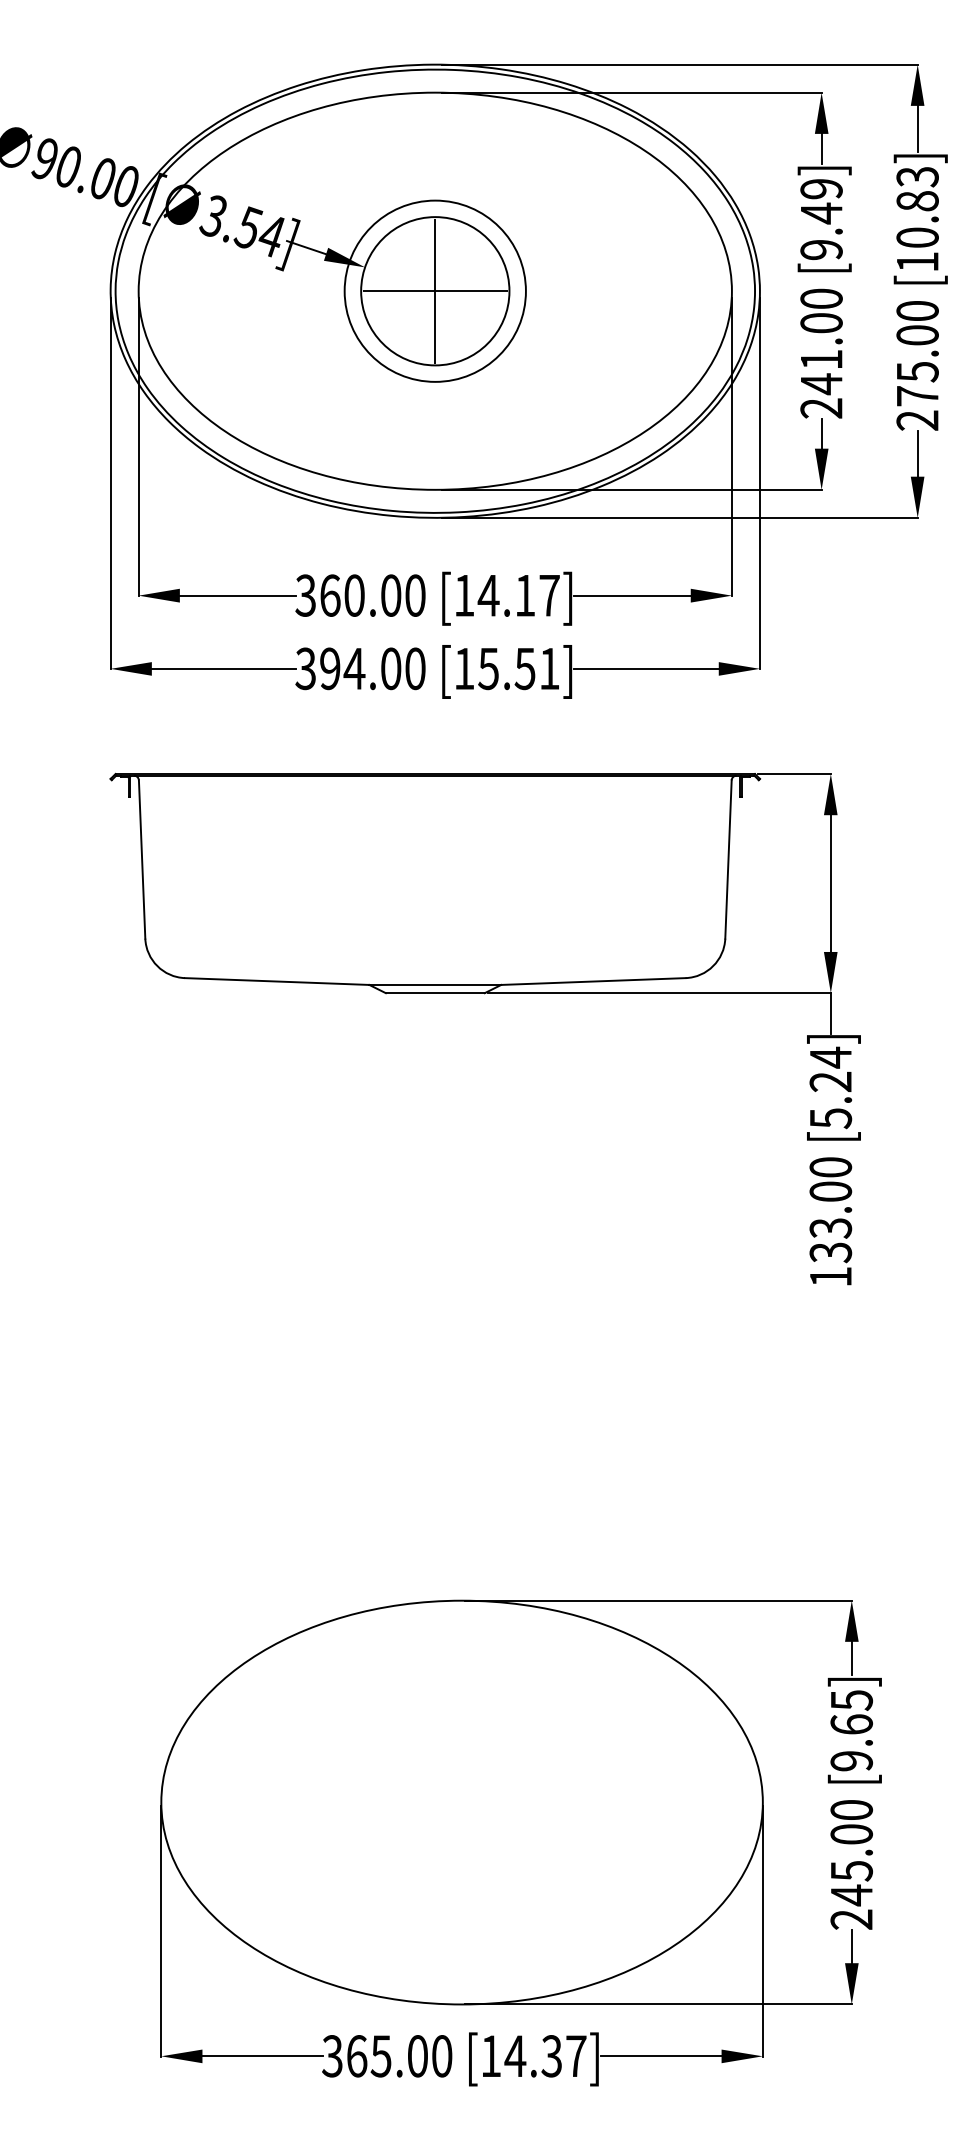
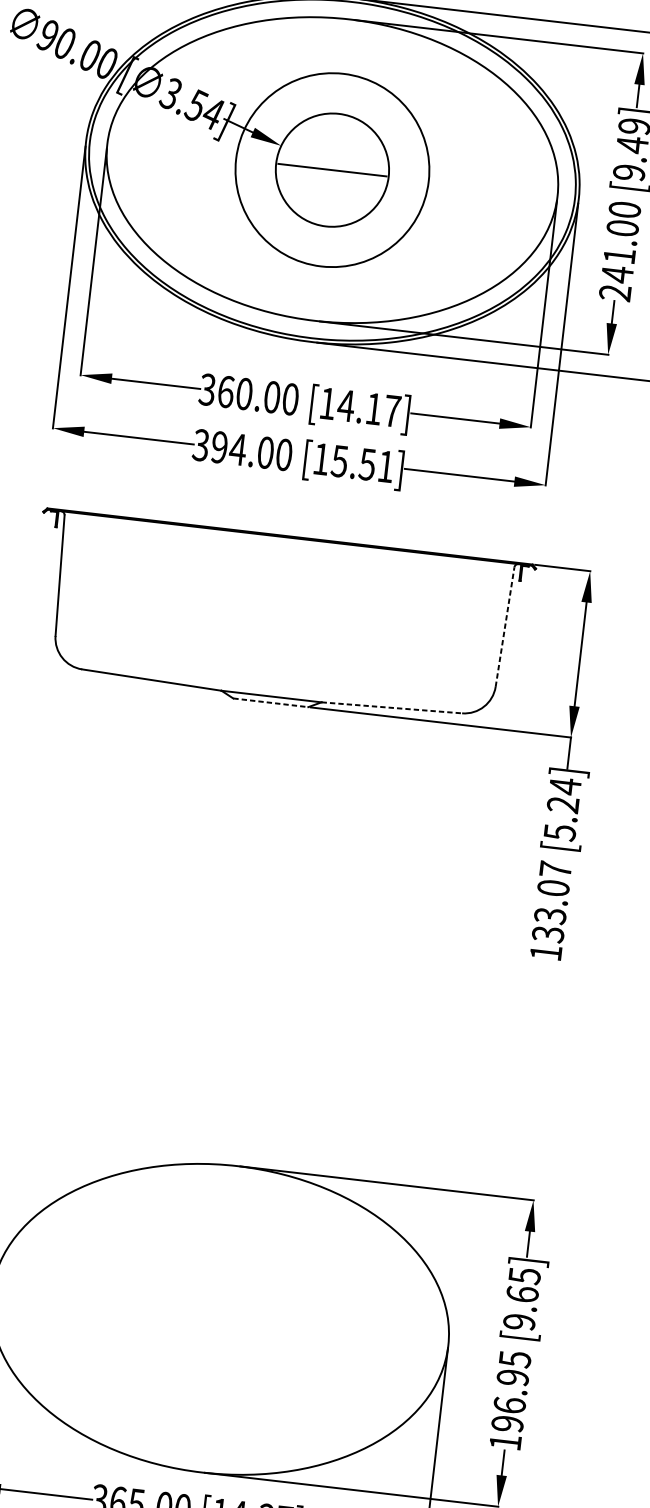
circle: (434, 290) -> (331, 169), size x1.4
line: (435, 290) -> (332, 169), removed
line: (728, 859) -> (505, 627), solid -> dashed
line: (593, 981) -> (391, 707), solid -> dashed
line: (435, 993) -> (270, 703), solid -> dashed
text: (830, 1167) -> (555, 869), 133.00 -> 133.07
text: (851, 1864) -> (510, 1400), 245.00 -> 196.95

